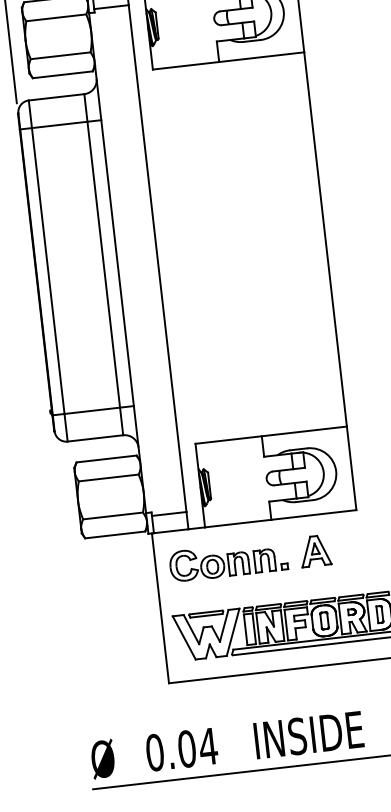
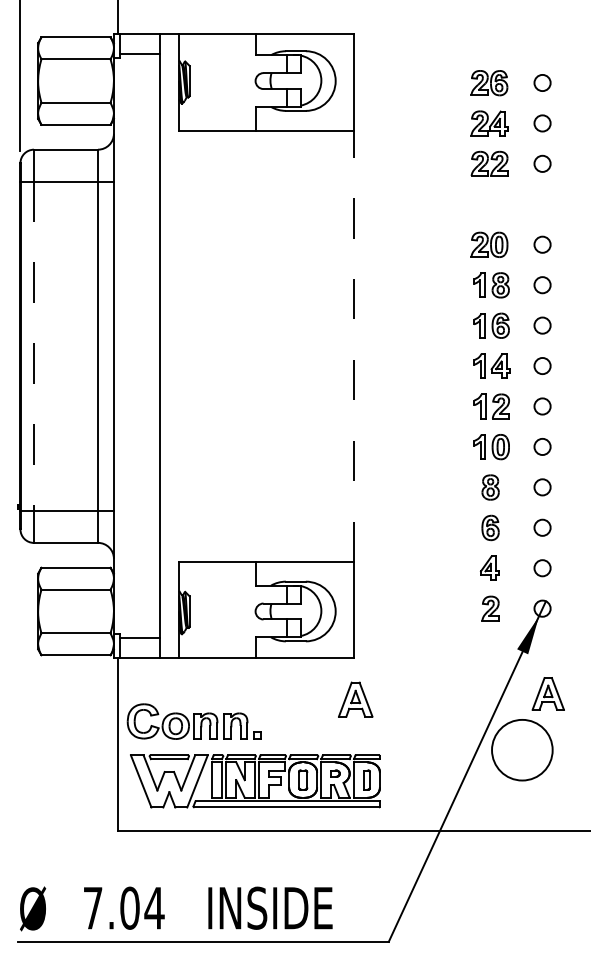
line: (325, 239) -> (353, 346), solid -> dashed
line: (48, 271) -> (34, 346), solid -> dashed
part: (315, 551) -> (355, 699), moved
part: (227, 560) -> (193, 721), moved
text: (154, 752) -> (92, 907), 0.04 -> 7.04

